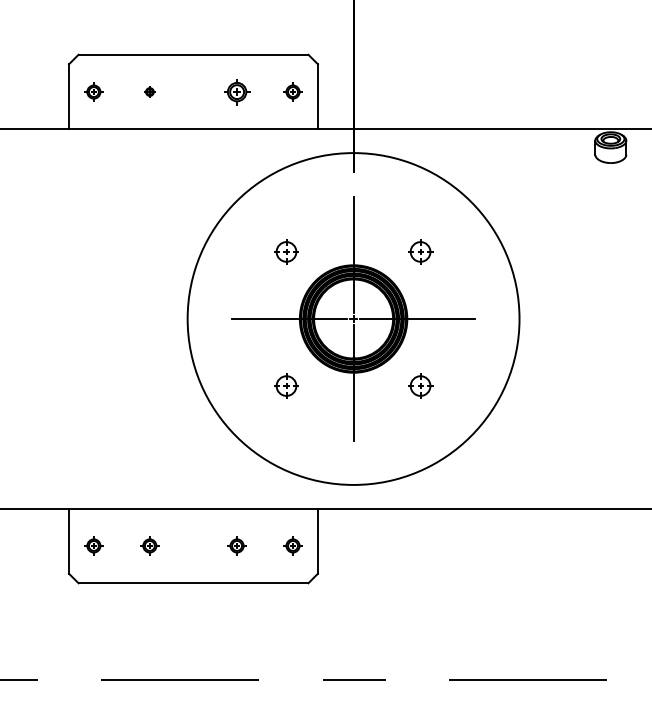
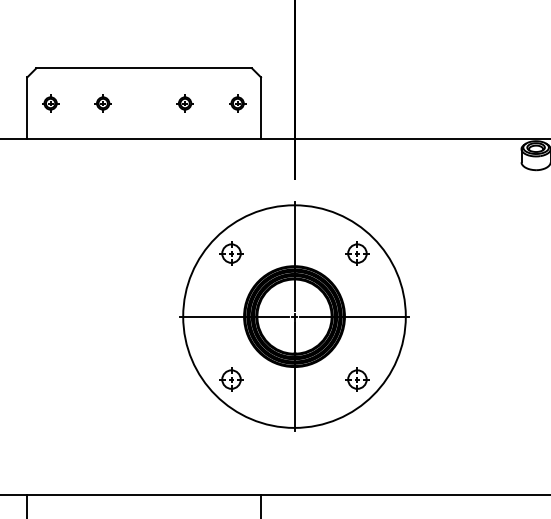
part: (149, 91) -> (102, 102), size x1.67
part: (236, 91) -> (184, 102), size x0.71
circle: (353, 318) -> (294, 316), size x0.71

